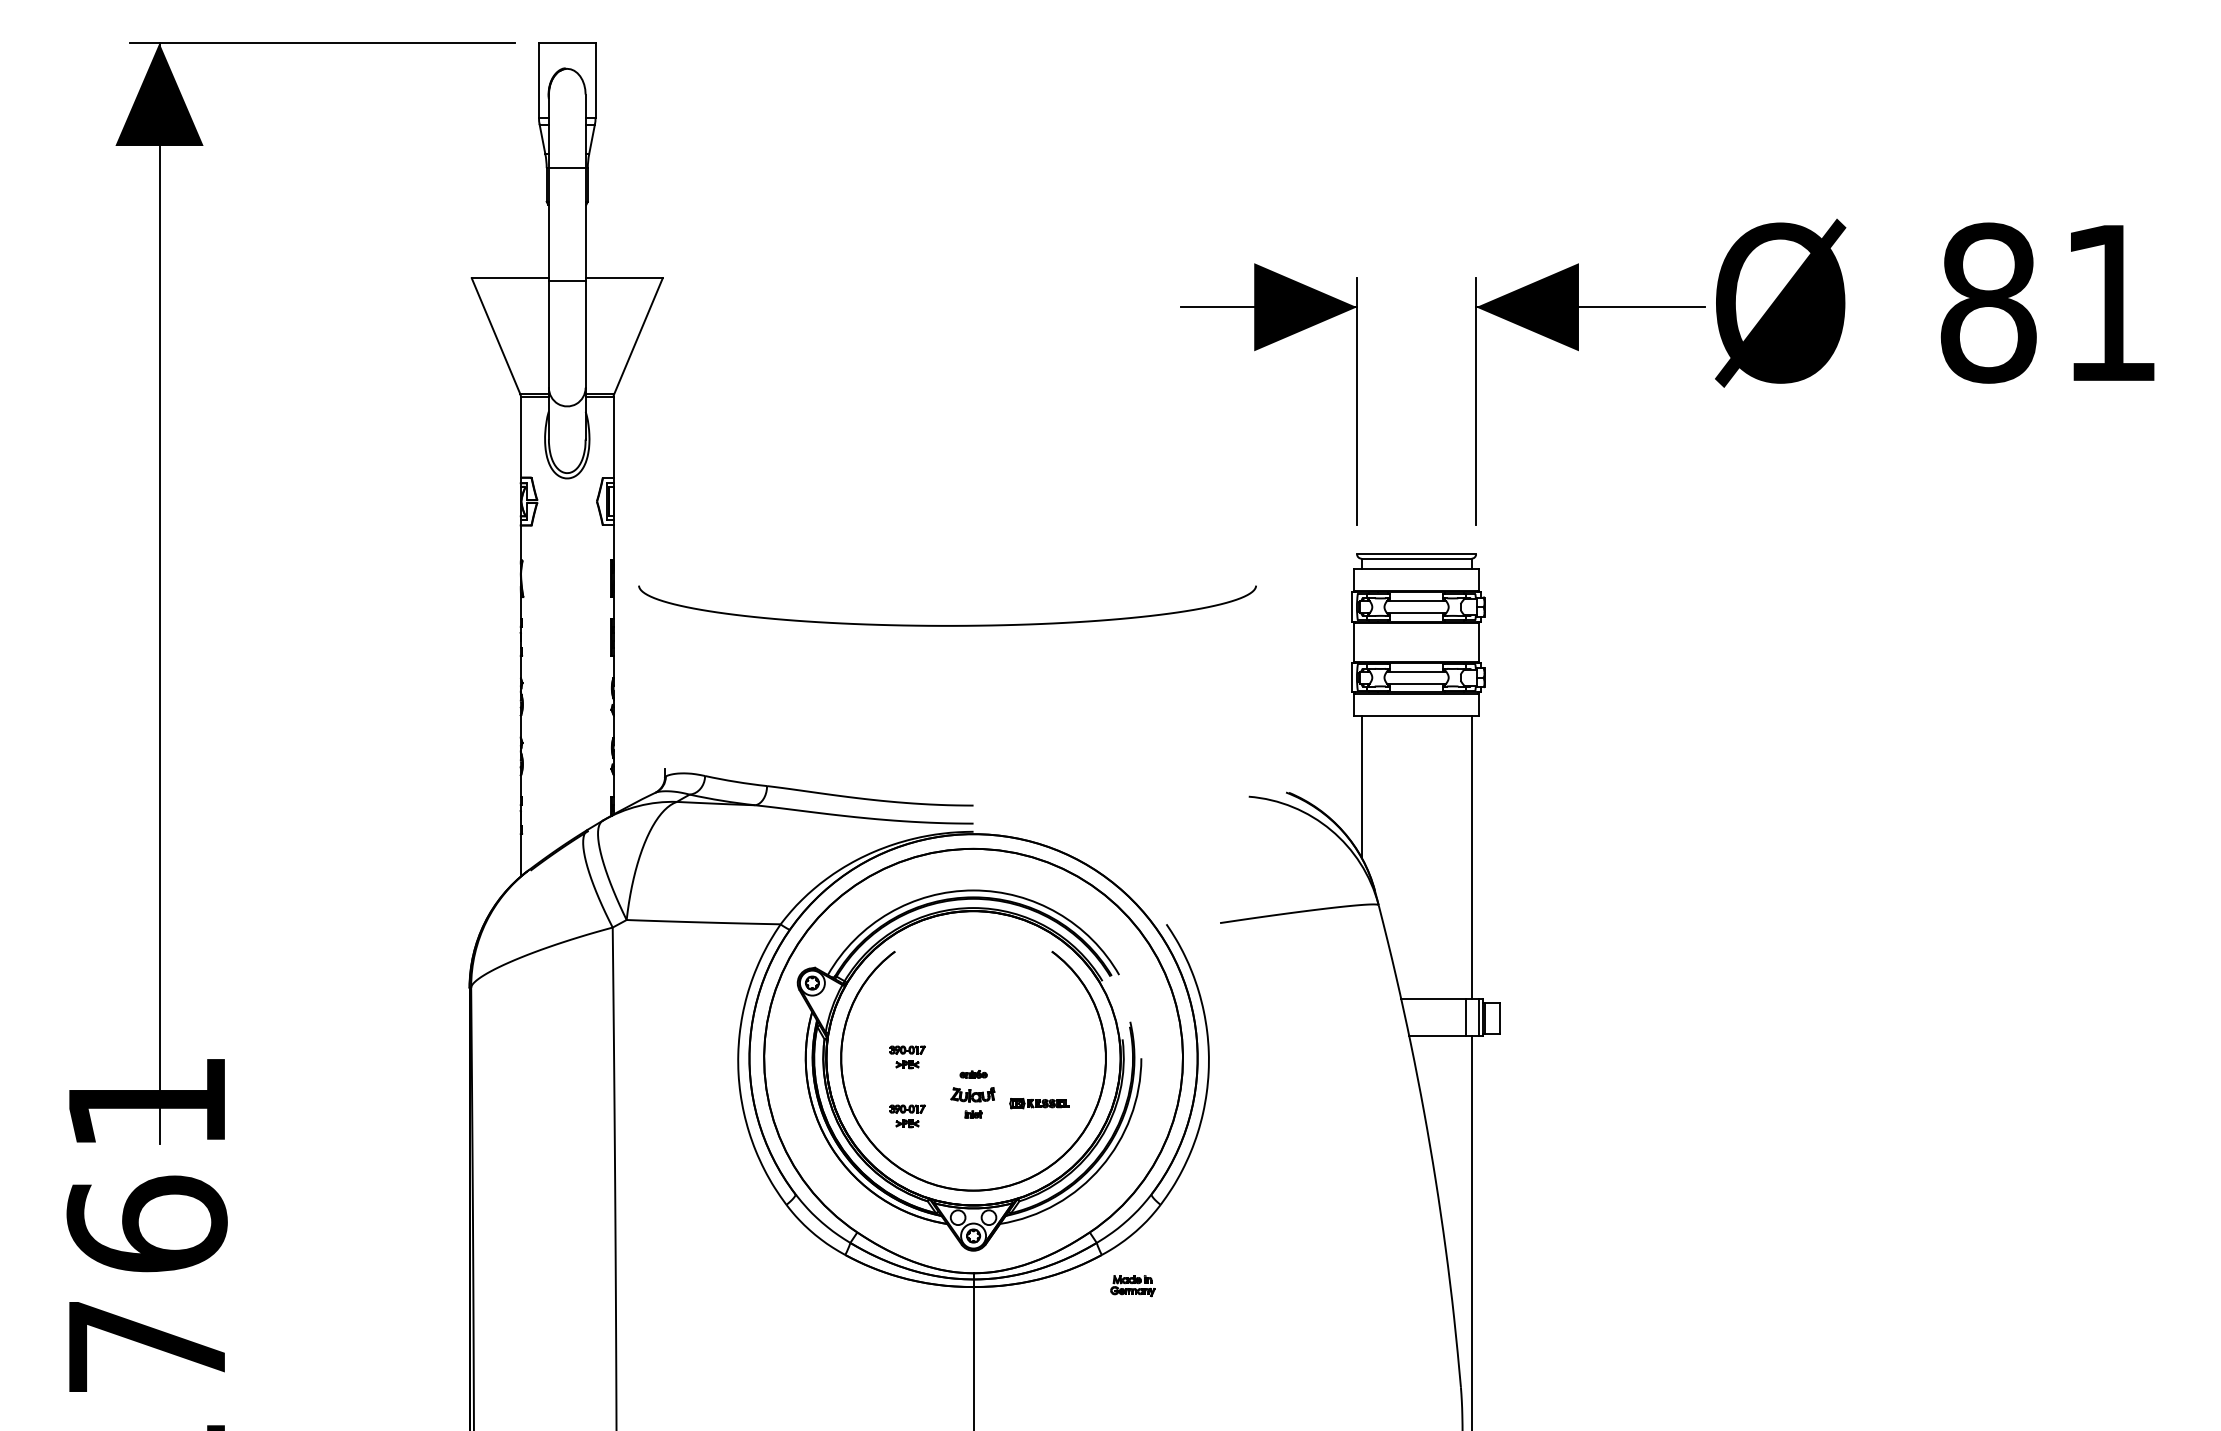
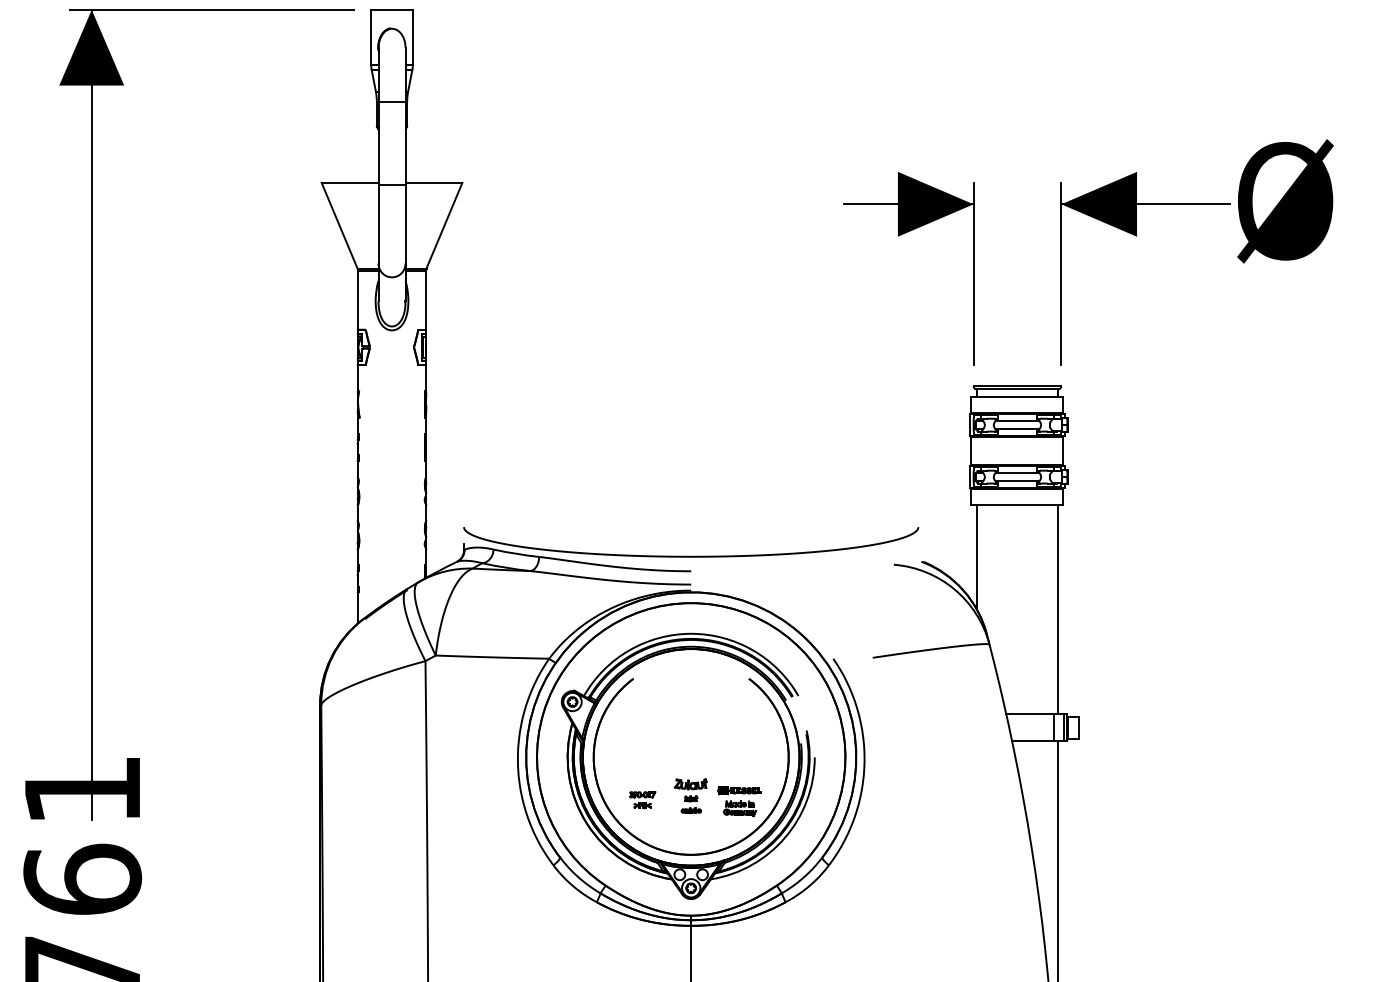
curve: (947, 625) -> (691, 556), moved
part: (907, 1057) -> (642, 756), removed
part: (973, 1074) -> (691, 810), moved
part: (1132, 1286) -> (739, 809), moved

